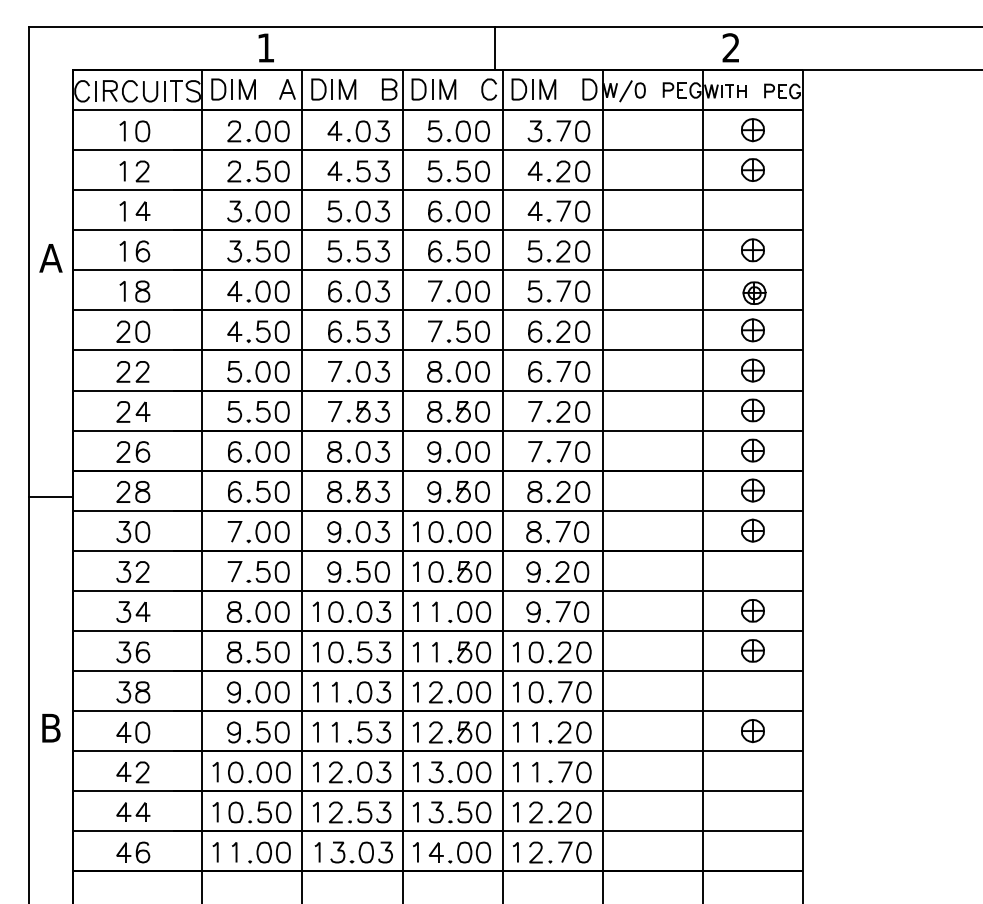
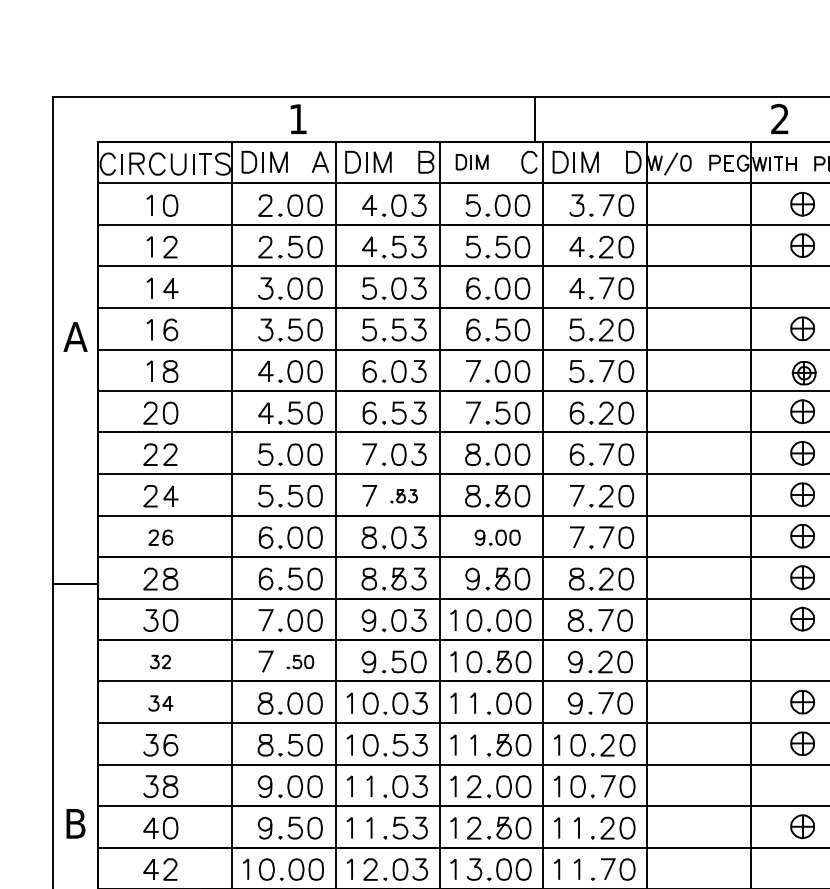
part: (433, 89) -> (471, 162), size x0.7
part: (367, 411) -> (403, 495), size x0.6
part: (133, 451) -> (161, 537), size x0.7
part: (458, 451) -> (497, 537), size x0.7
part: (132, 571) -> (159, 661), size x0.6
part: (267, 571) -> (299, 661), size x0.6
part: (133, 611) -> (161, 702), size x0.7

